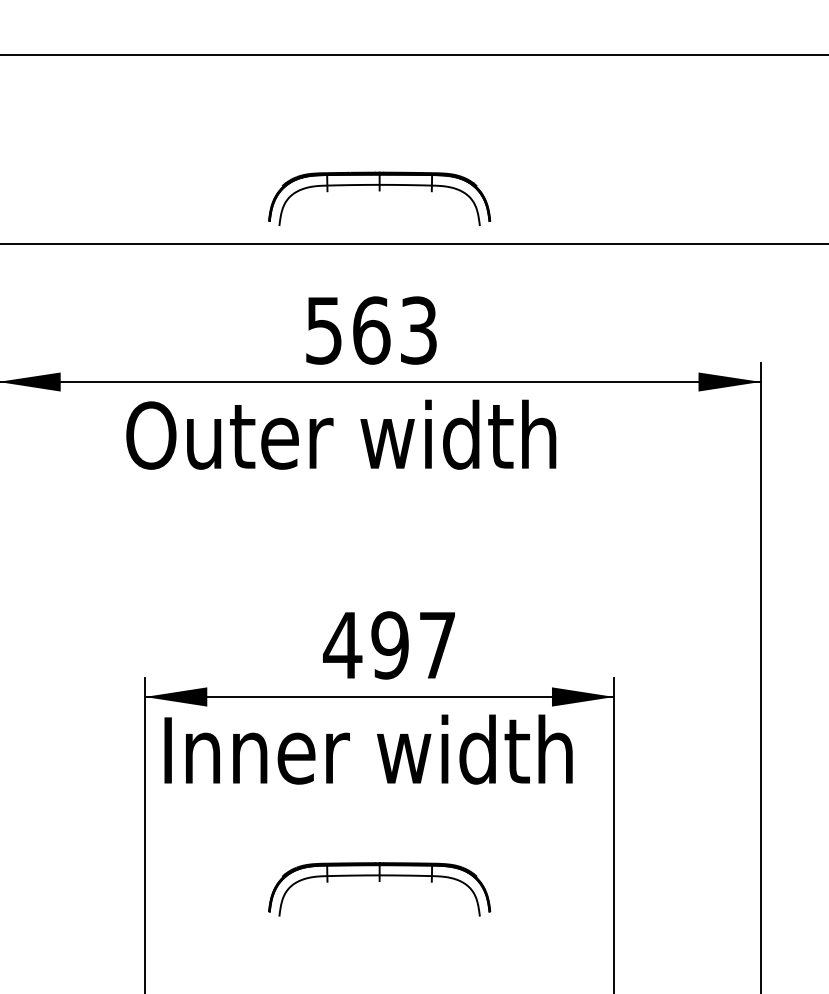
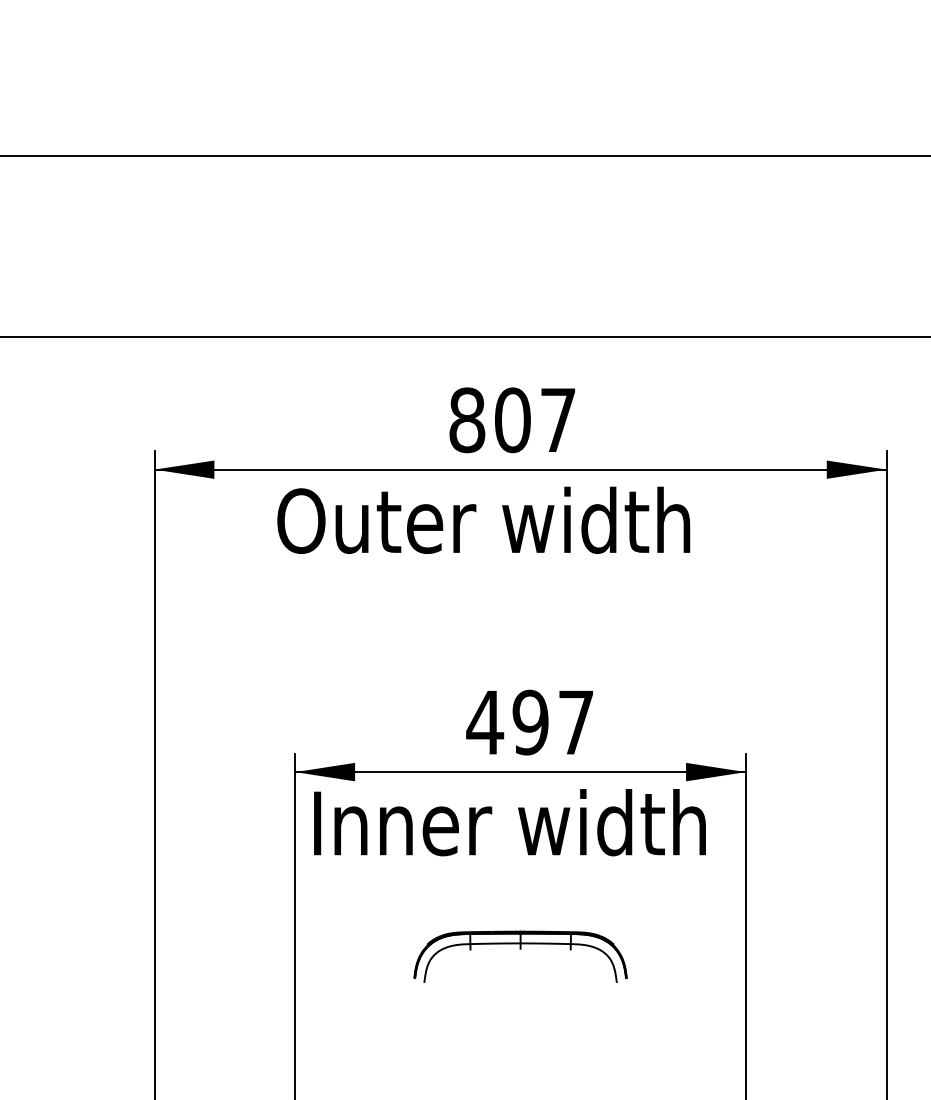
part: (379, 191) -> (520, 286), removed
text: (371, 330) -> (512, 420), 563 -> 807

